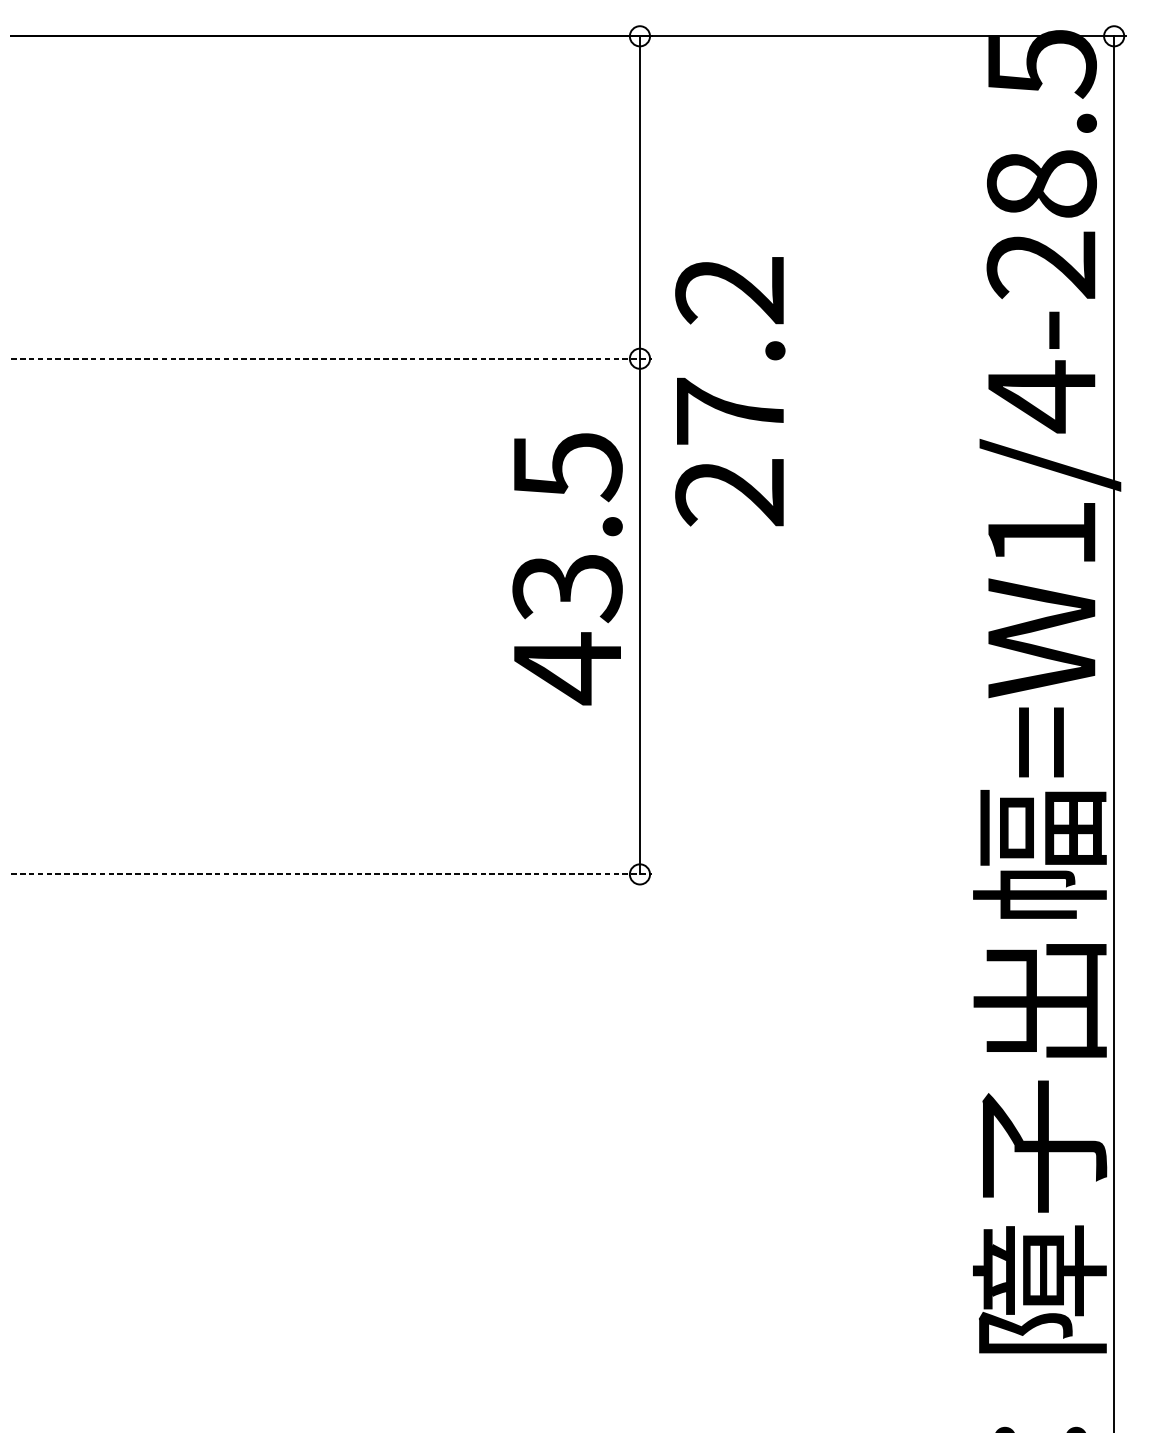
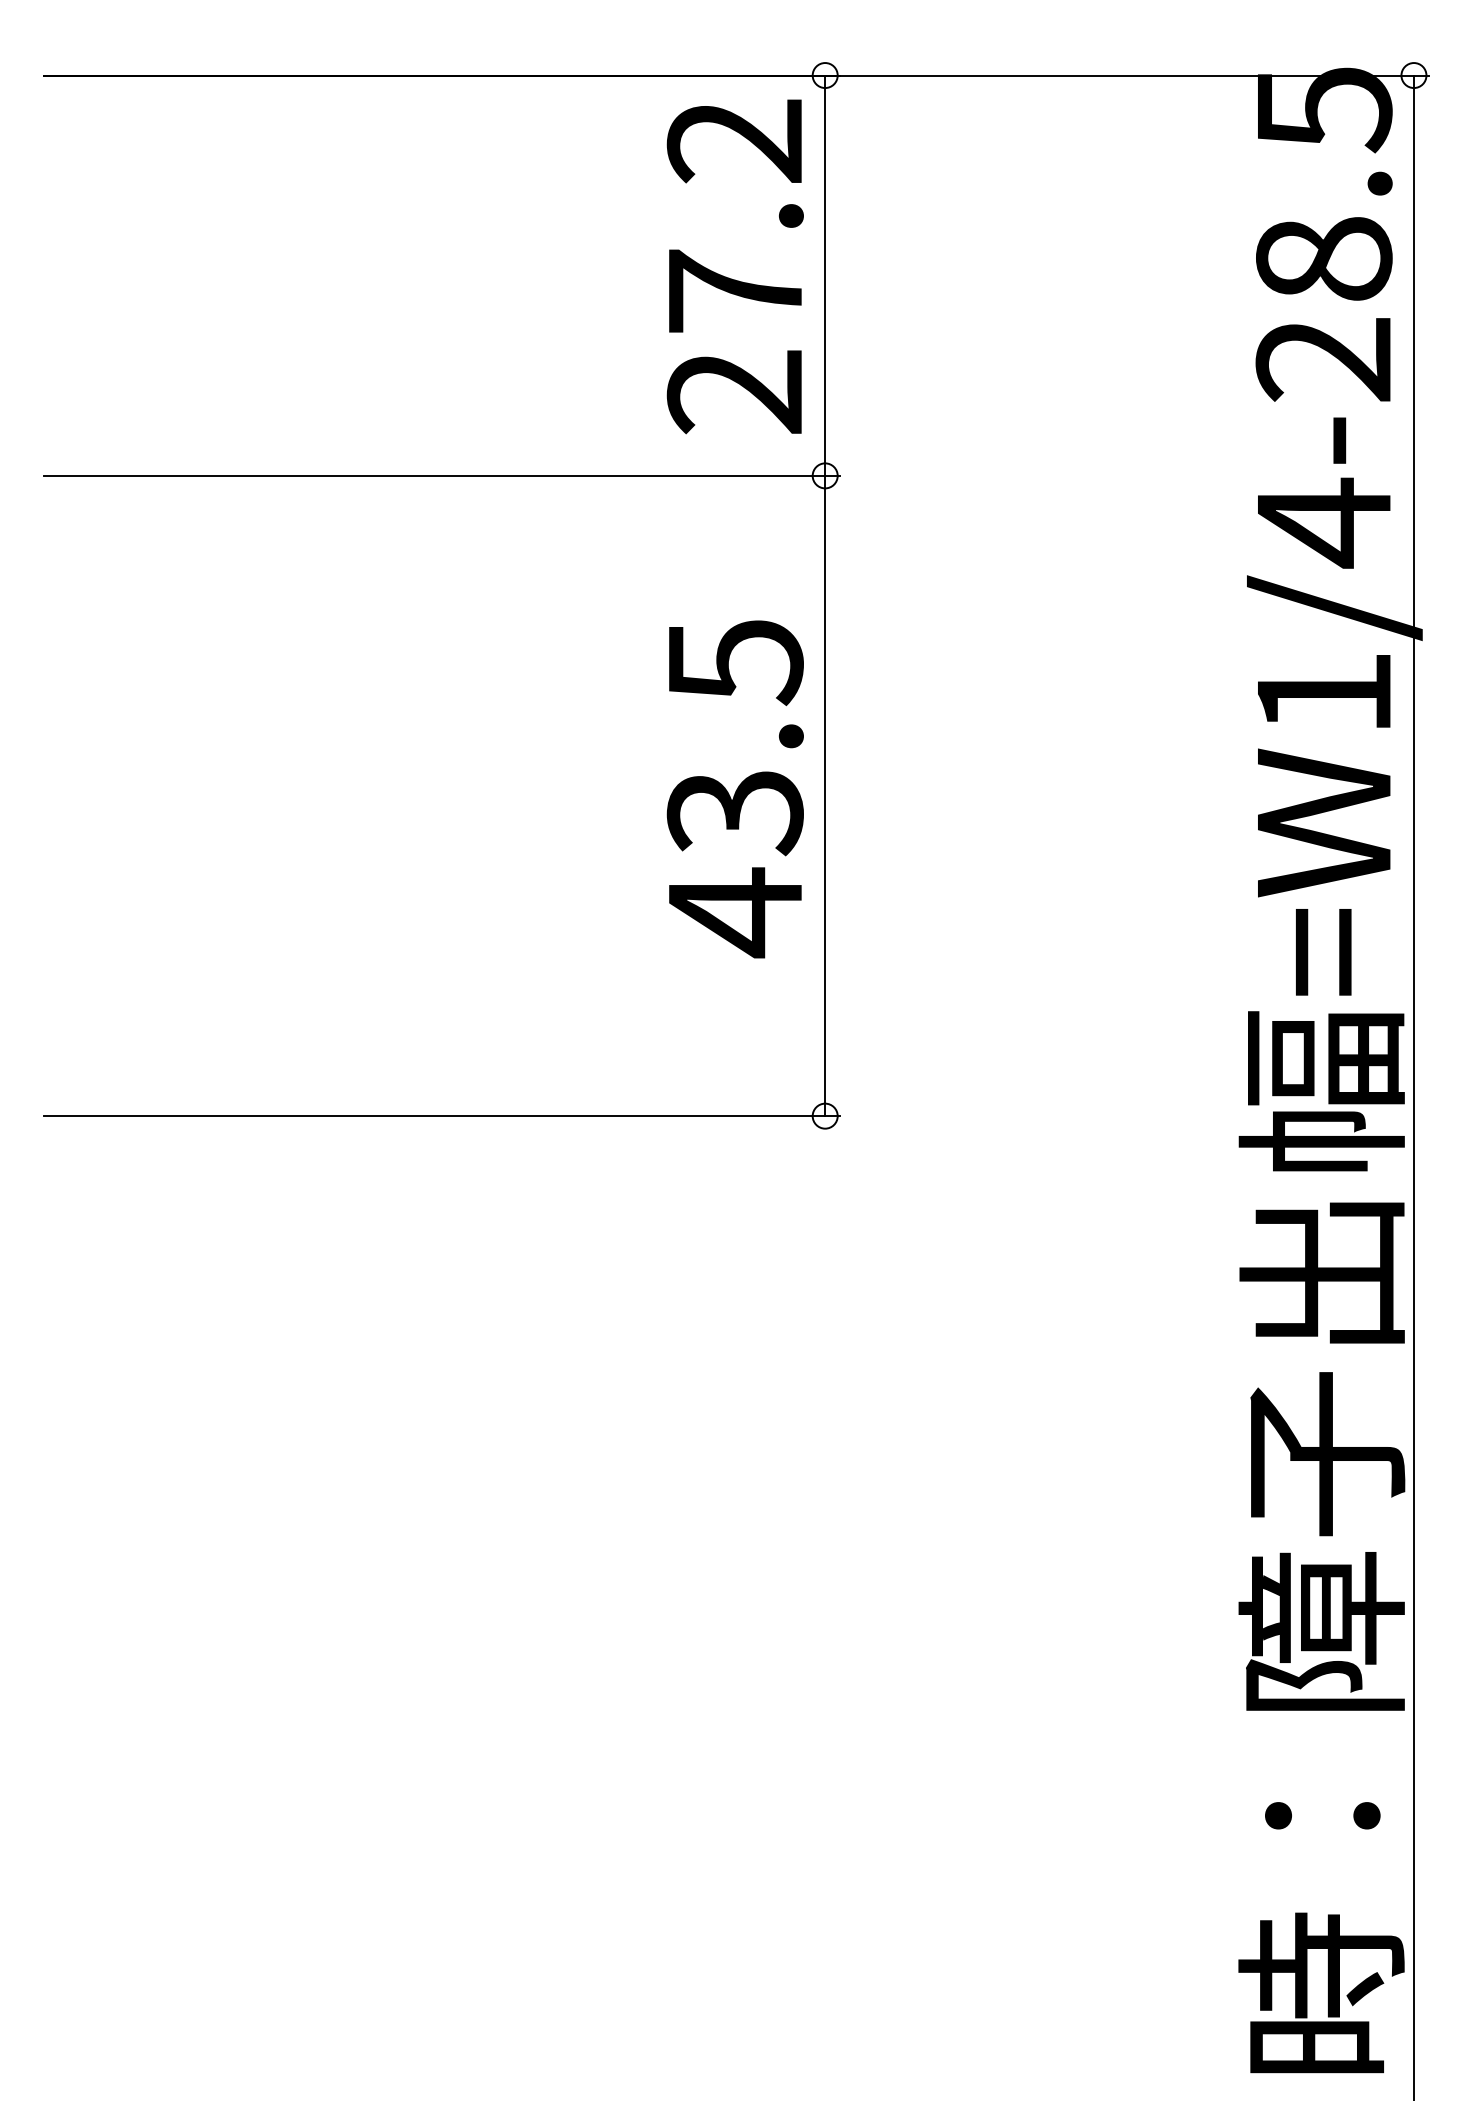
line: (331, 358) -> (442, 475), dashed -> solid
text: (729, 391) -> (734, 266), moved
text: (566, 569) -> (734, 789), moved
line: (331, 874) -> (442, 1116), dashed -> solid

